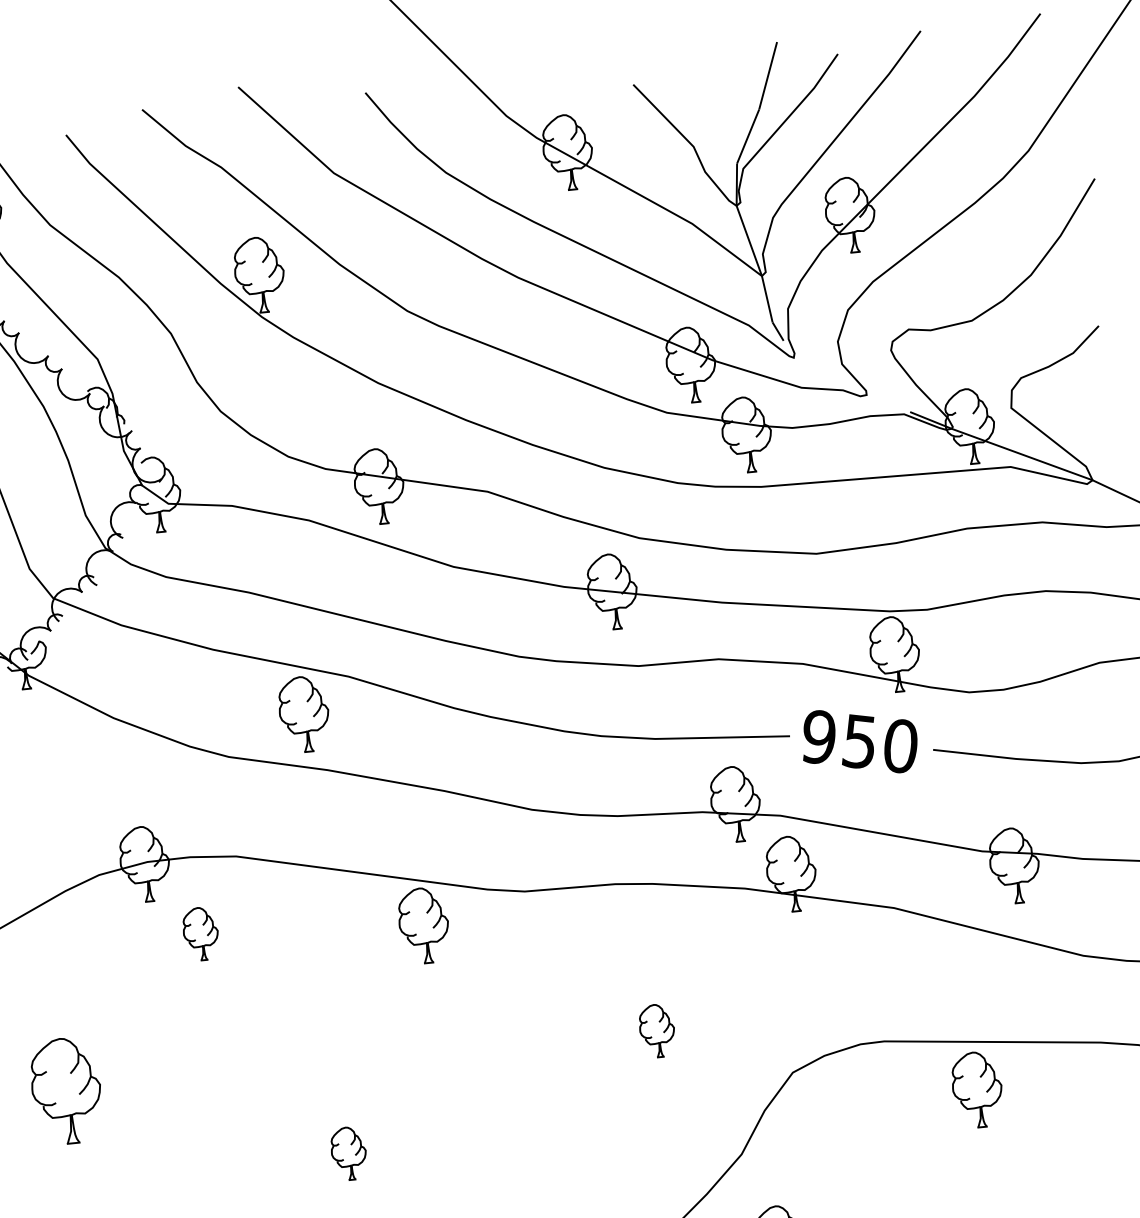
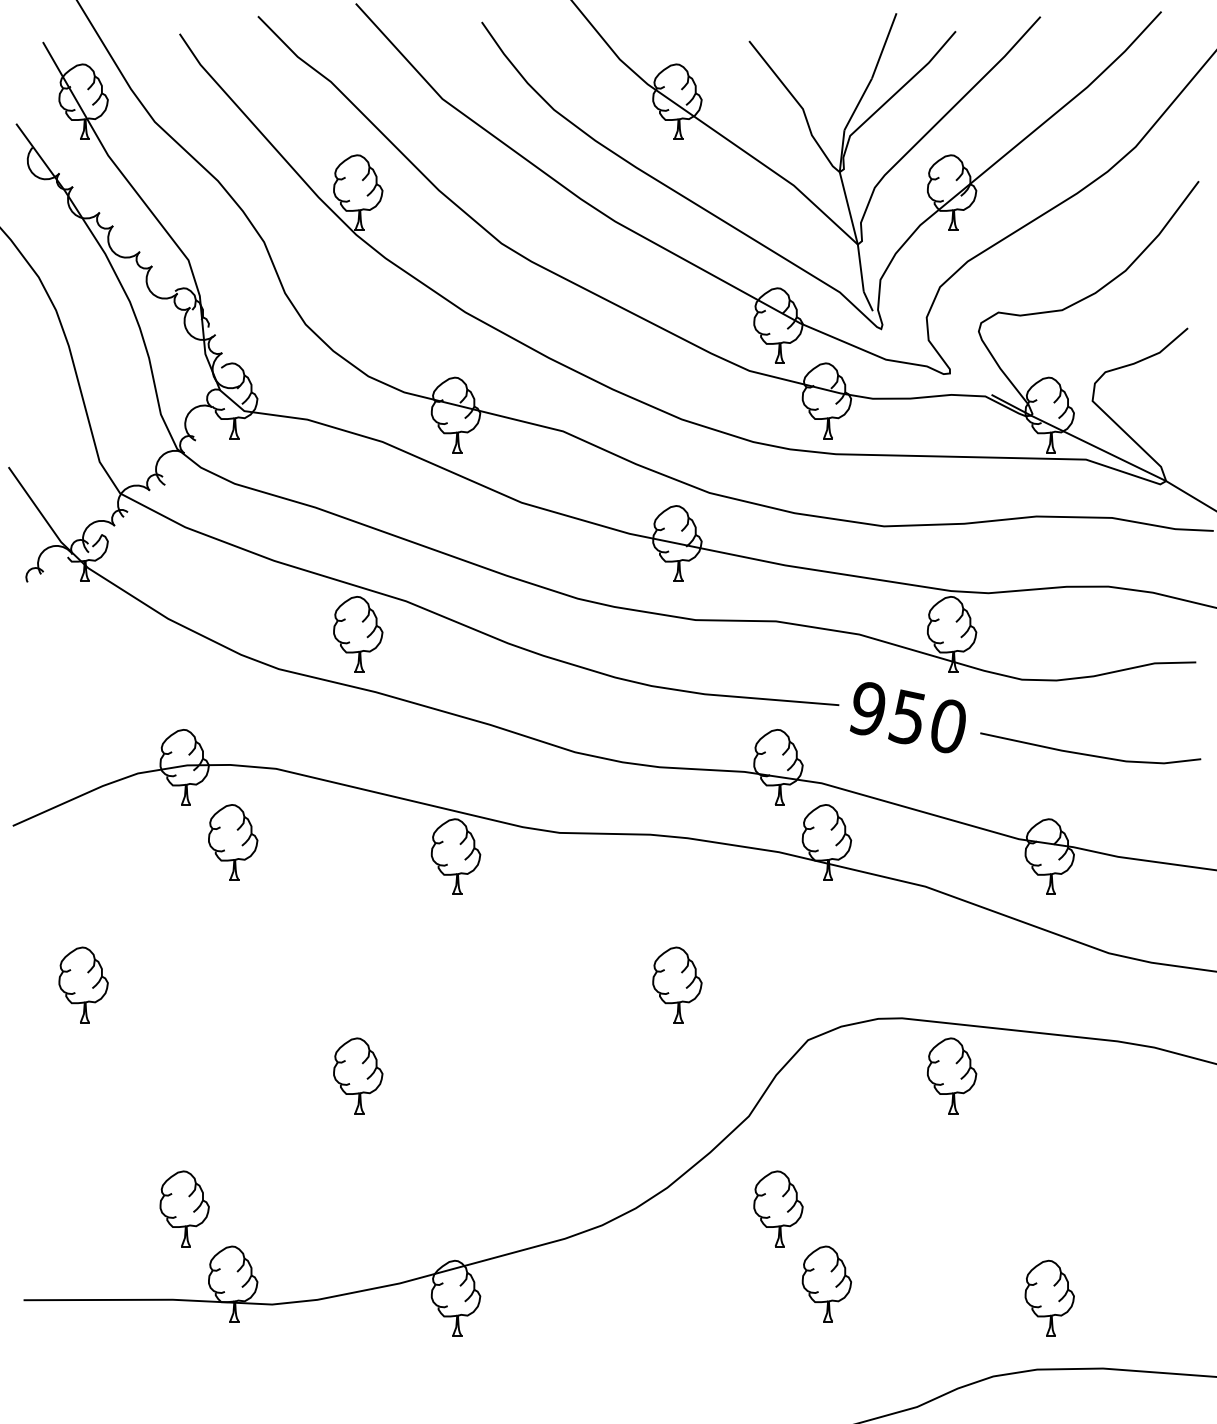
part: (201, 934) -> (233, 842), size x1.43
part: (657, 1030) -> (677, 984), size x1.43
part: (977, 1089) -> (952, 1075), moved
part: (66, 1090) -> (83, 984), size x0.71
part: (349, 1153) -> (358, 1075), size x1.43

